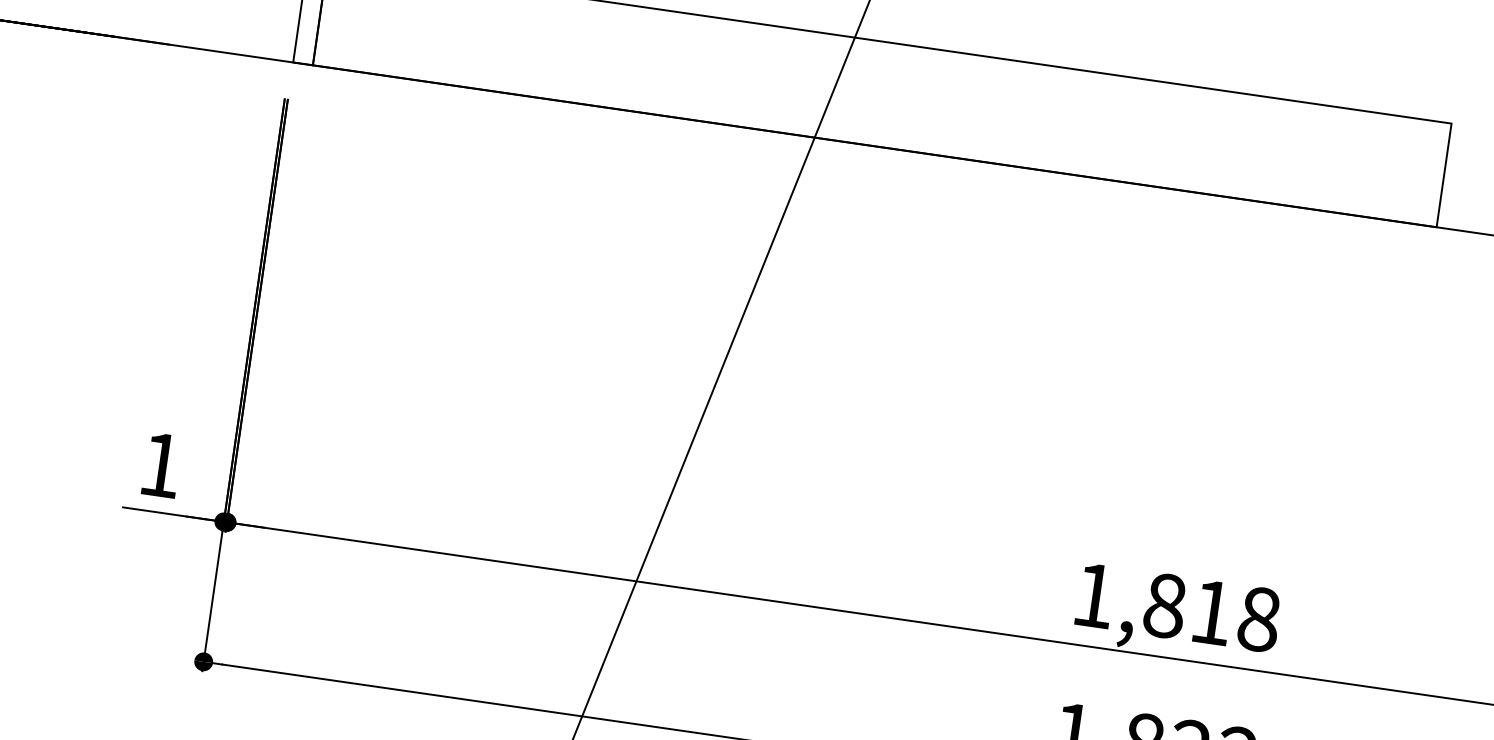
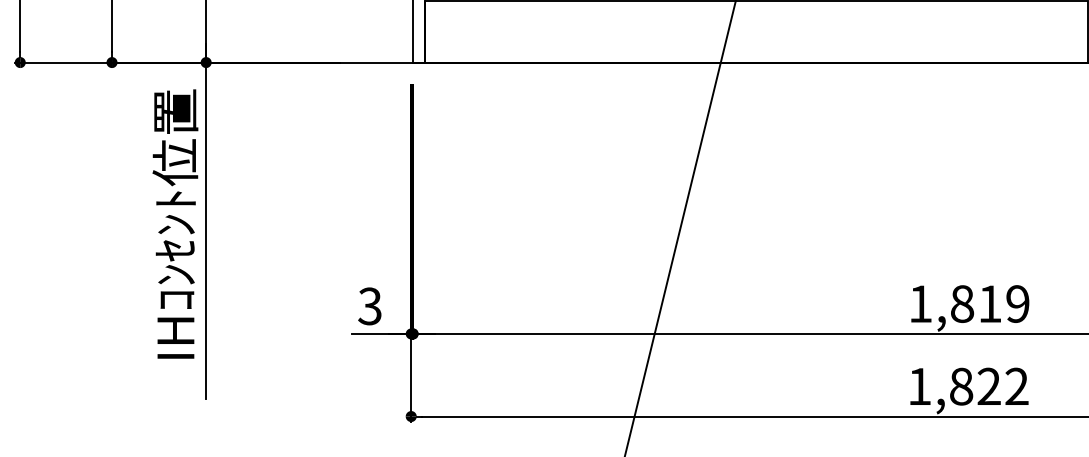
text: (159, 465) -> (369, 306), 1 -> 3
text: (1258, 618) -> (1017, 303), 1,818 -> 1,819

